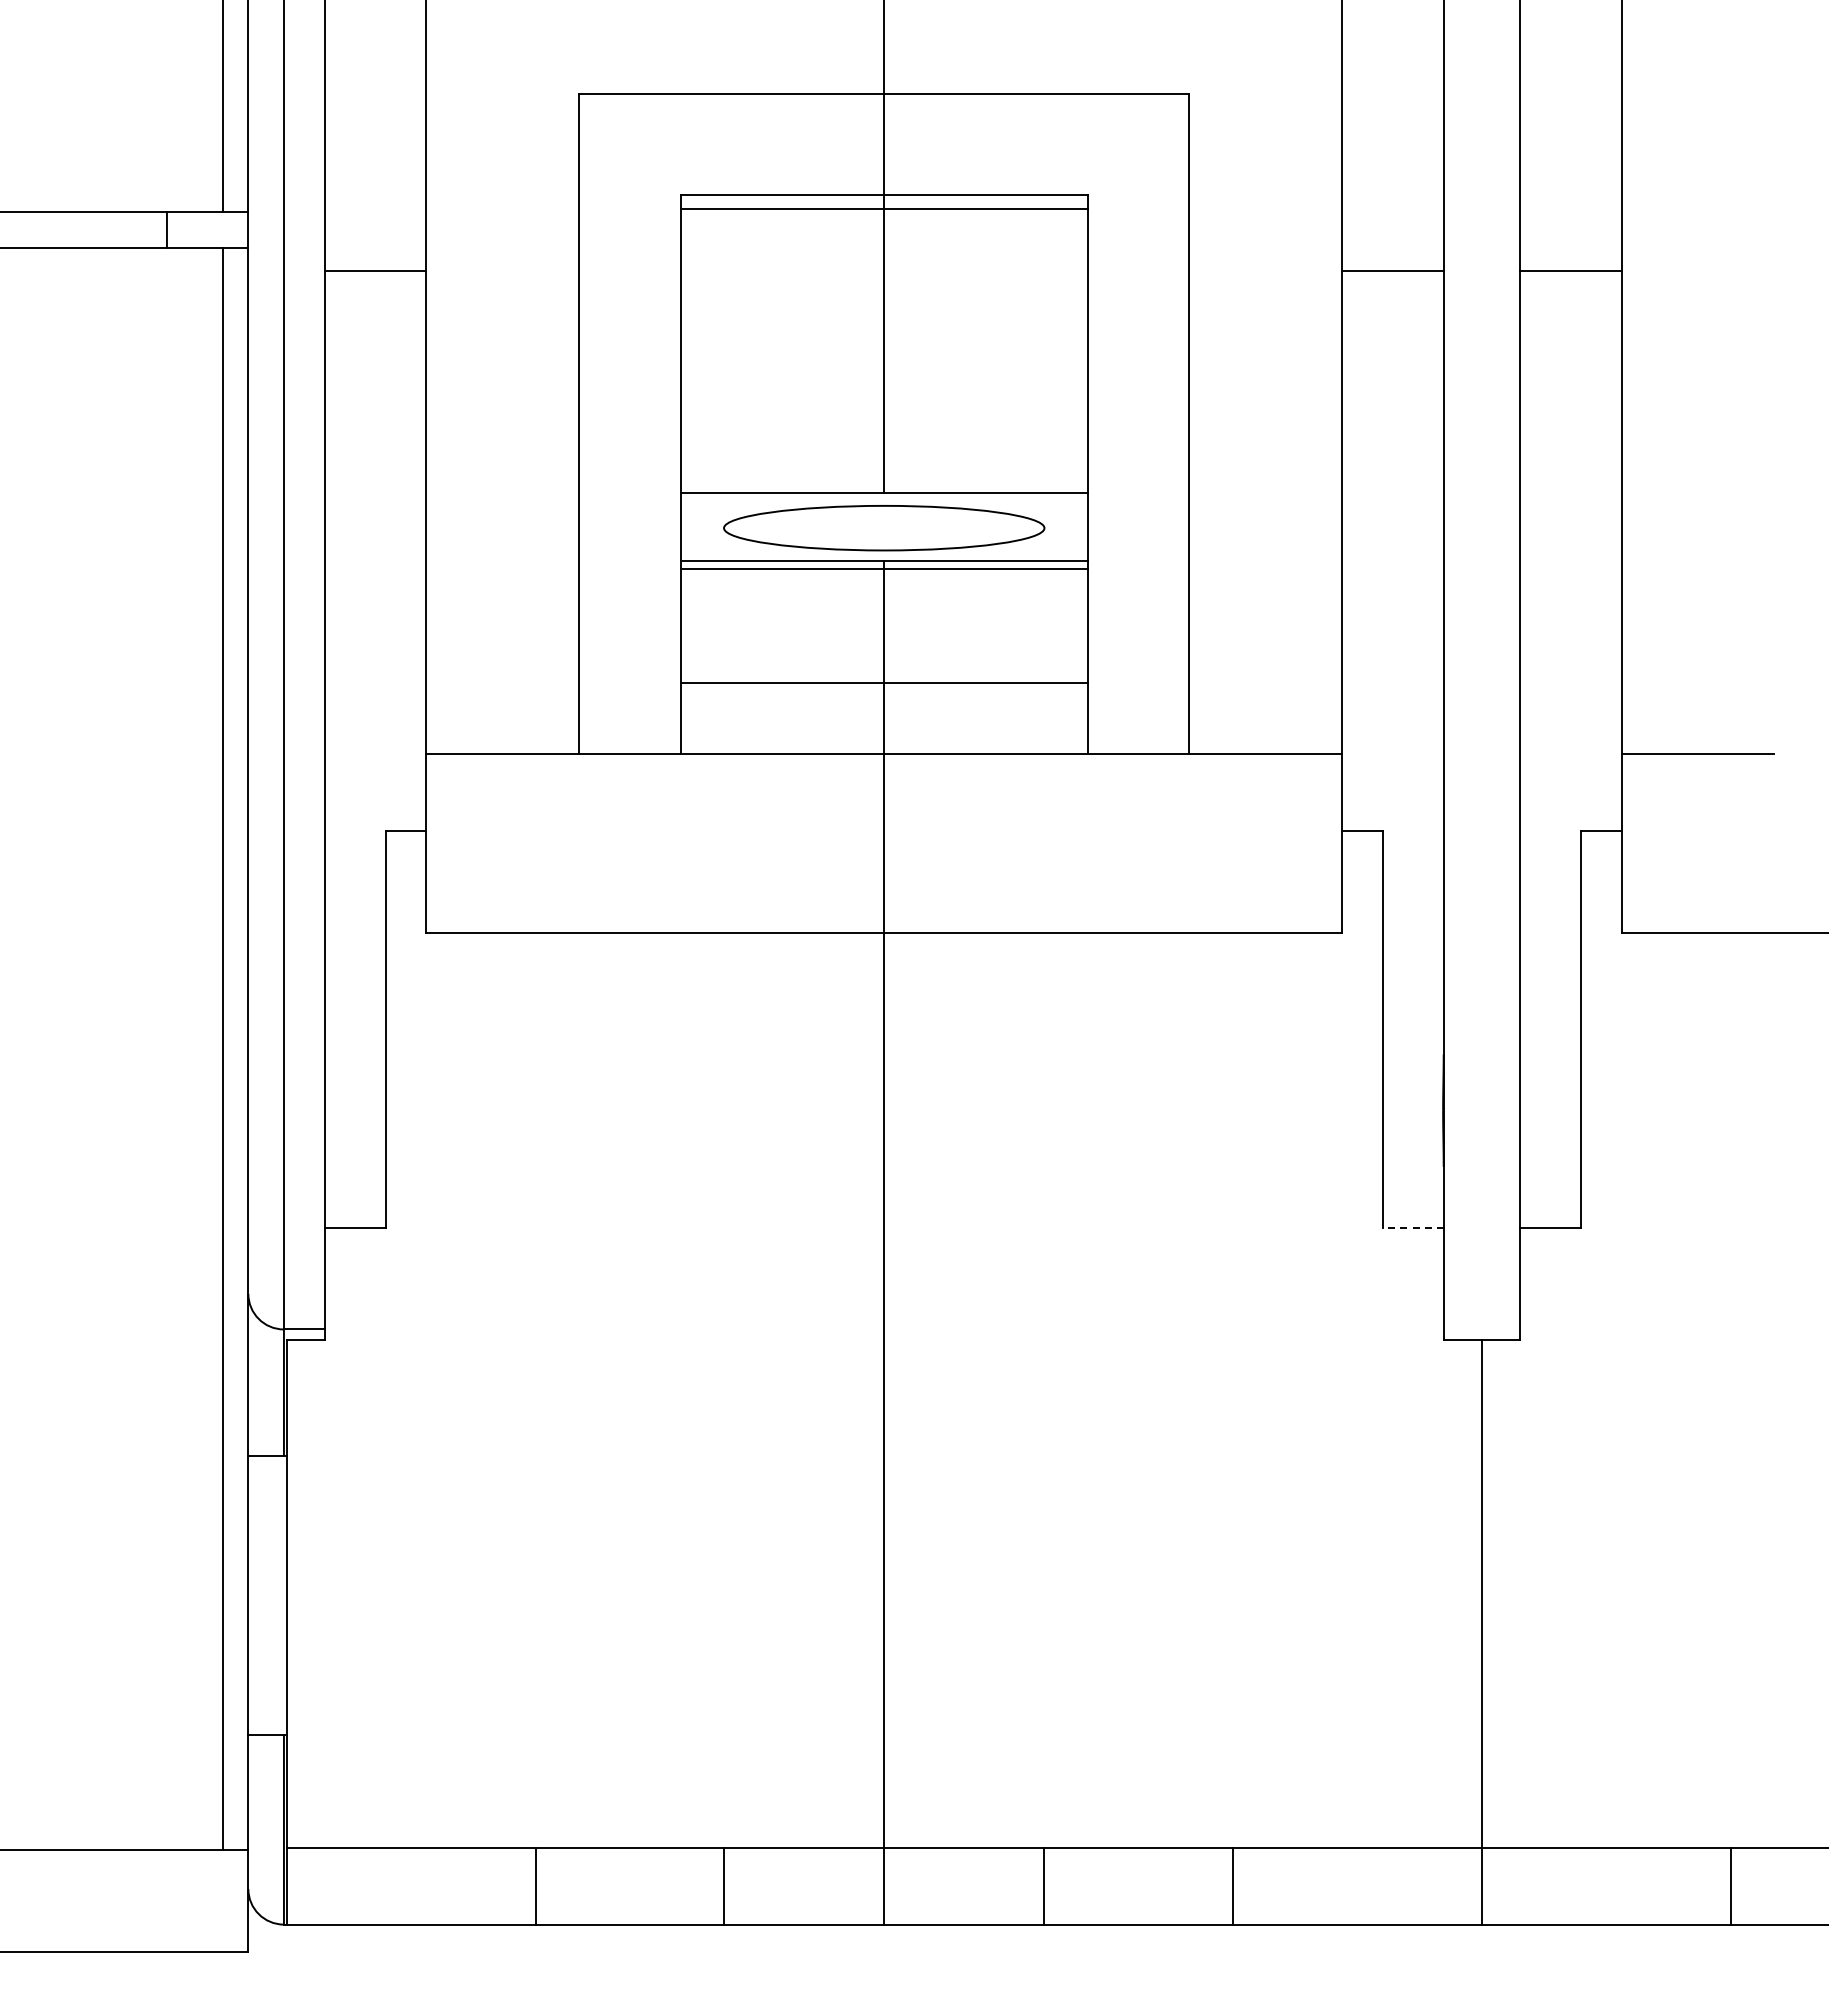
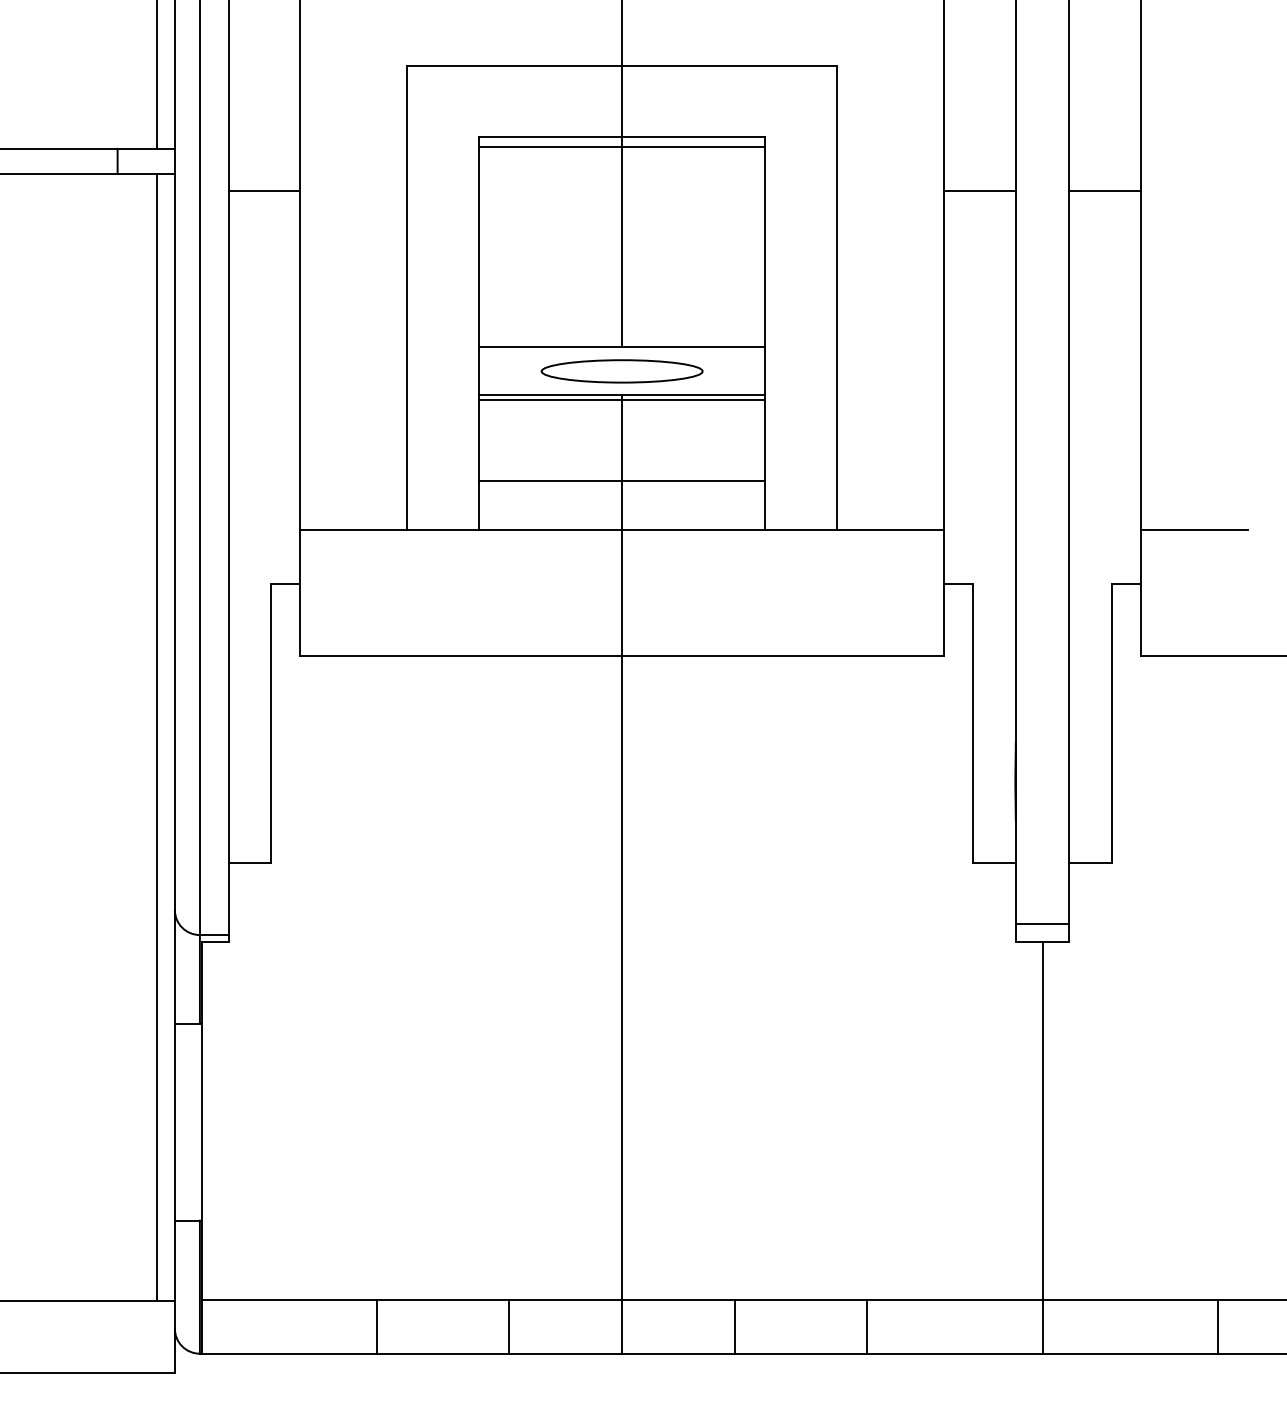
part: (883, 528) -> (621, 371), size x0.71
line: (1413, 1227) -> (994, 863), dashed -> solid
line: (1481, 1314) -> (1042, 924), added

